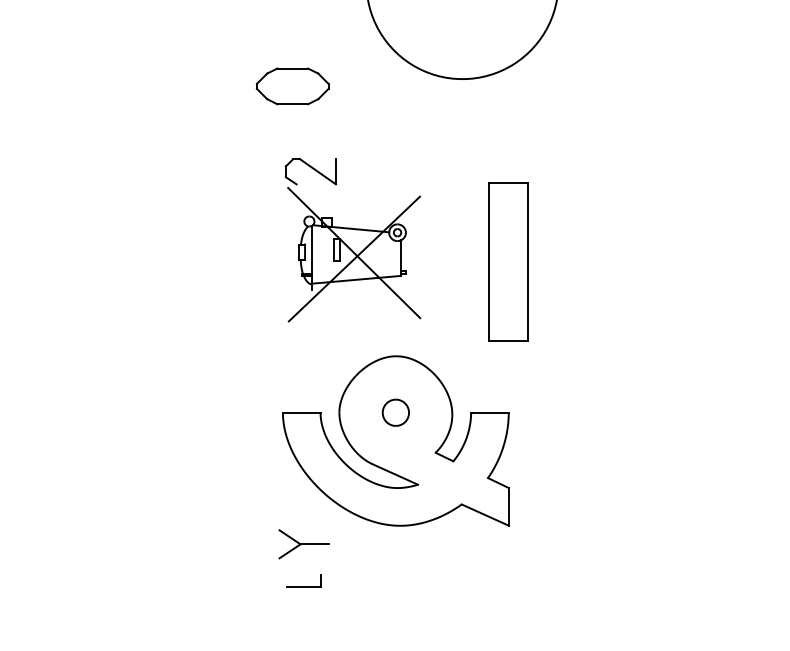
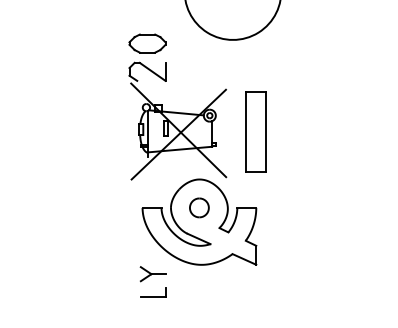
part: (352, 239) -> (177, 120), size x1.43
part: (395, 411) -> (199, 207), size x1.43
part: (304, 580) -> (153, 292), size x1.43

